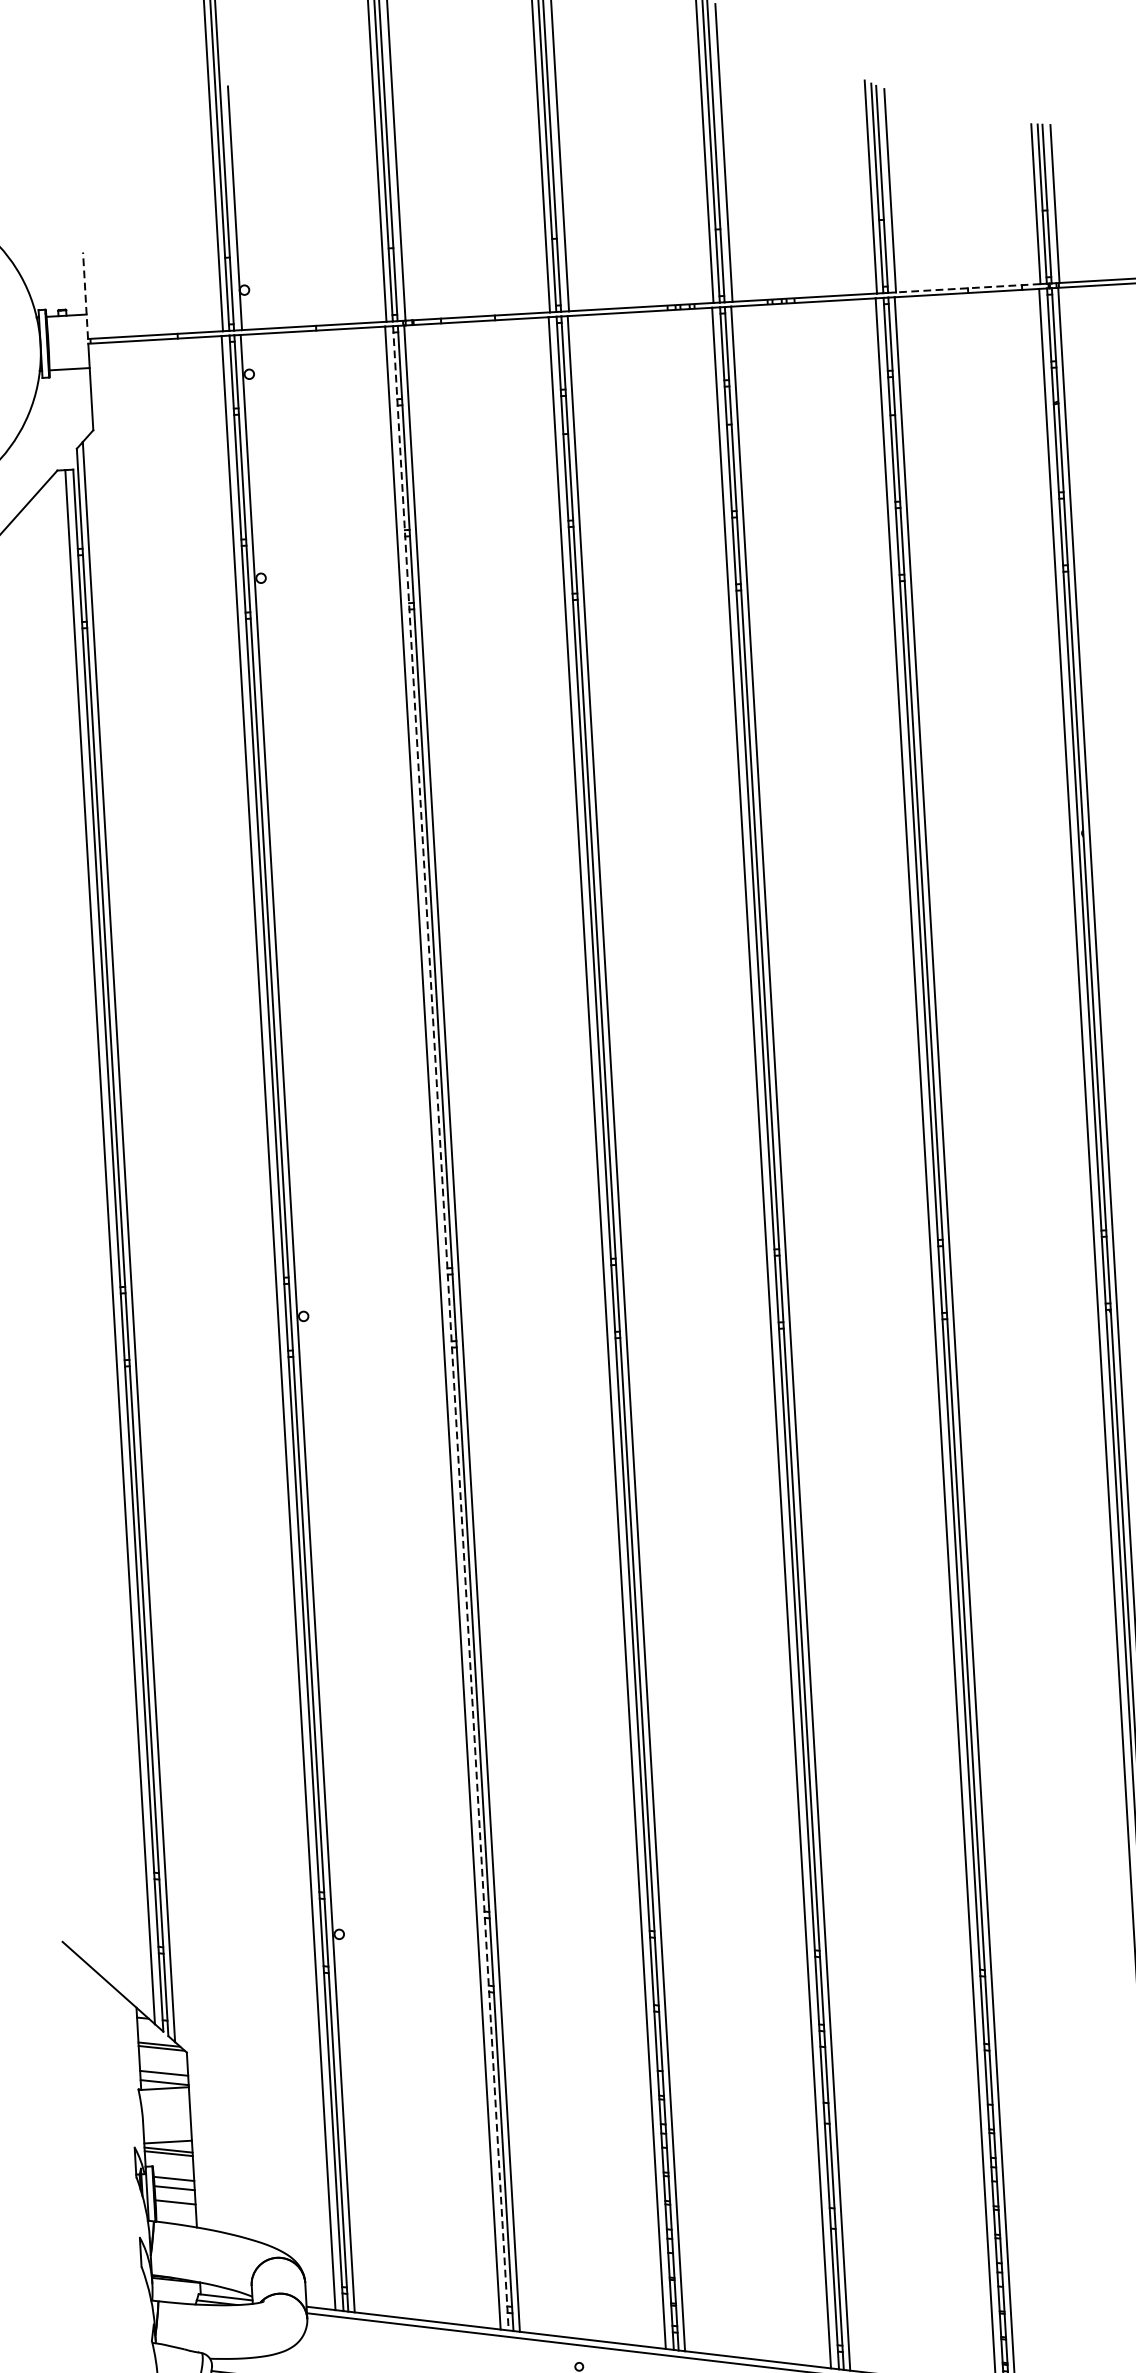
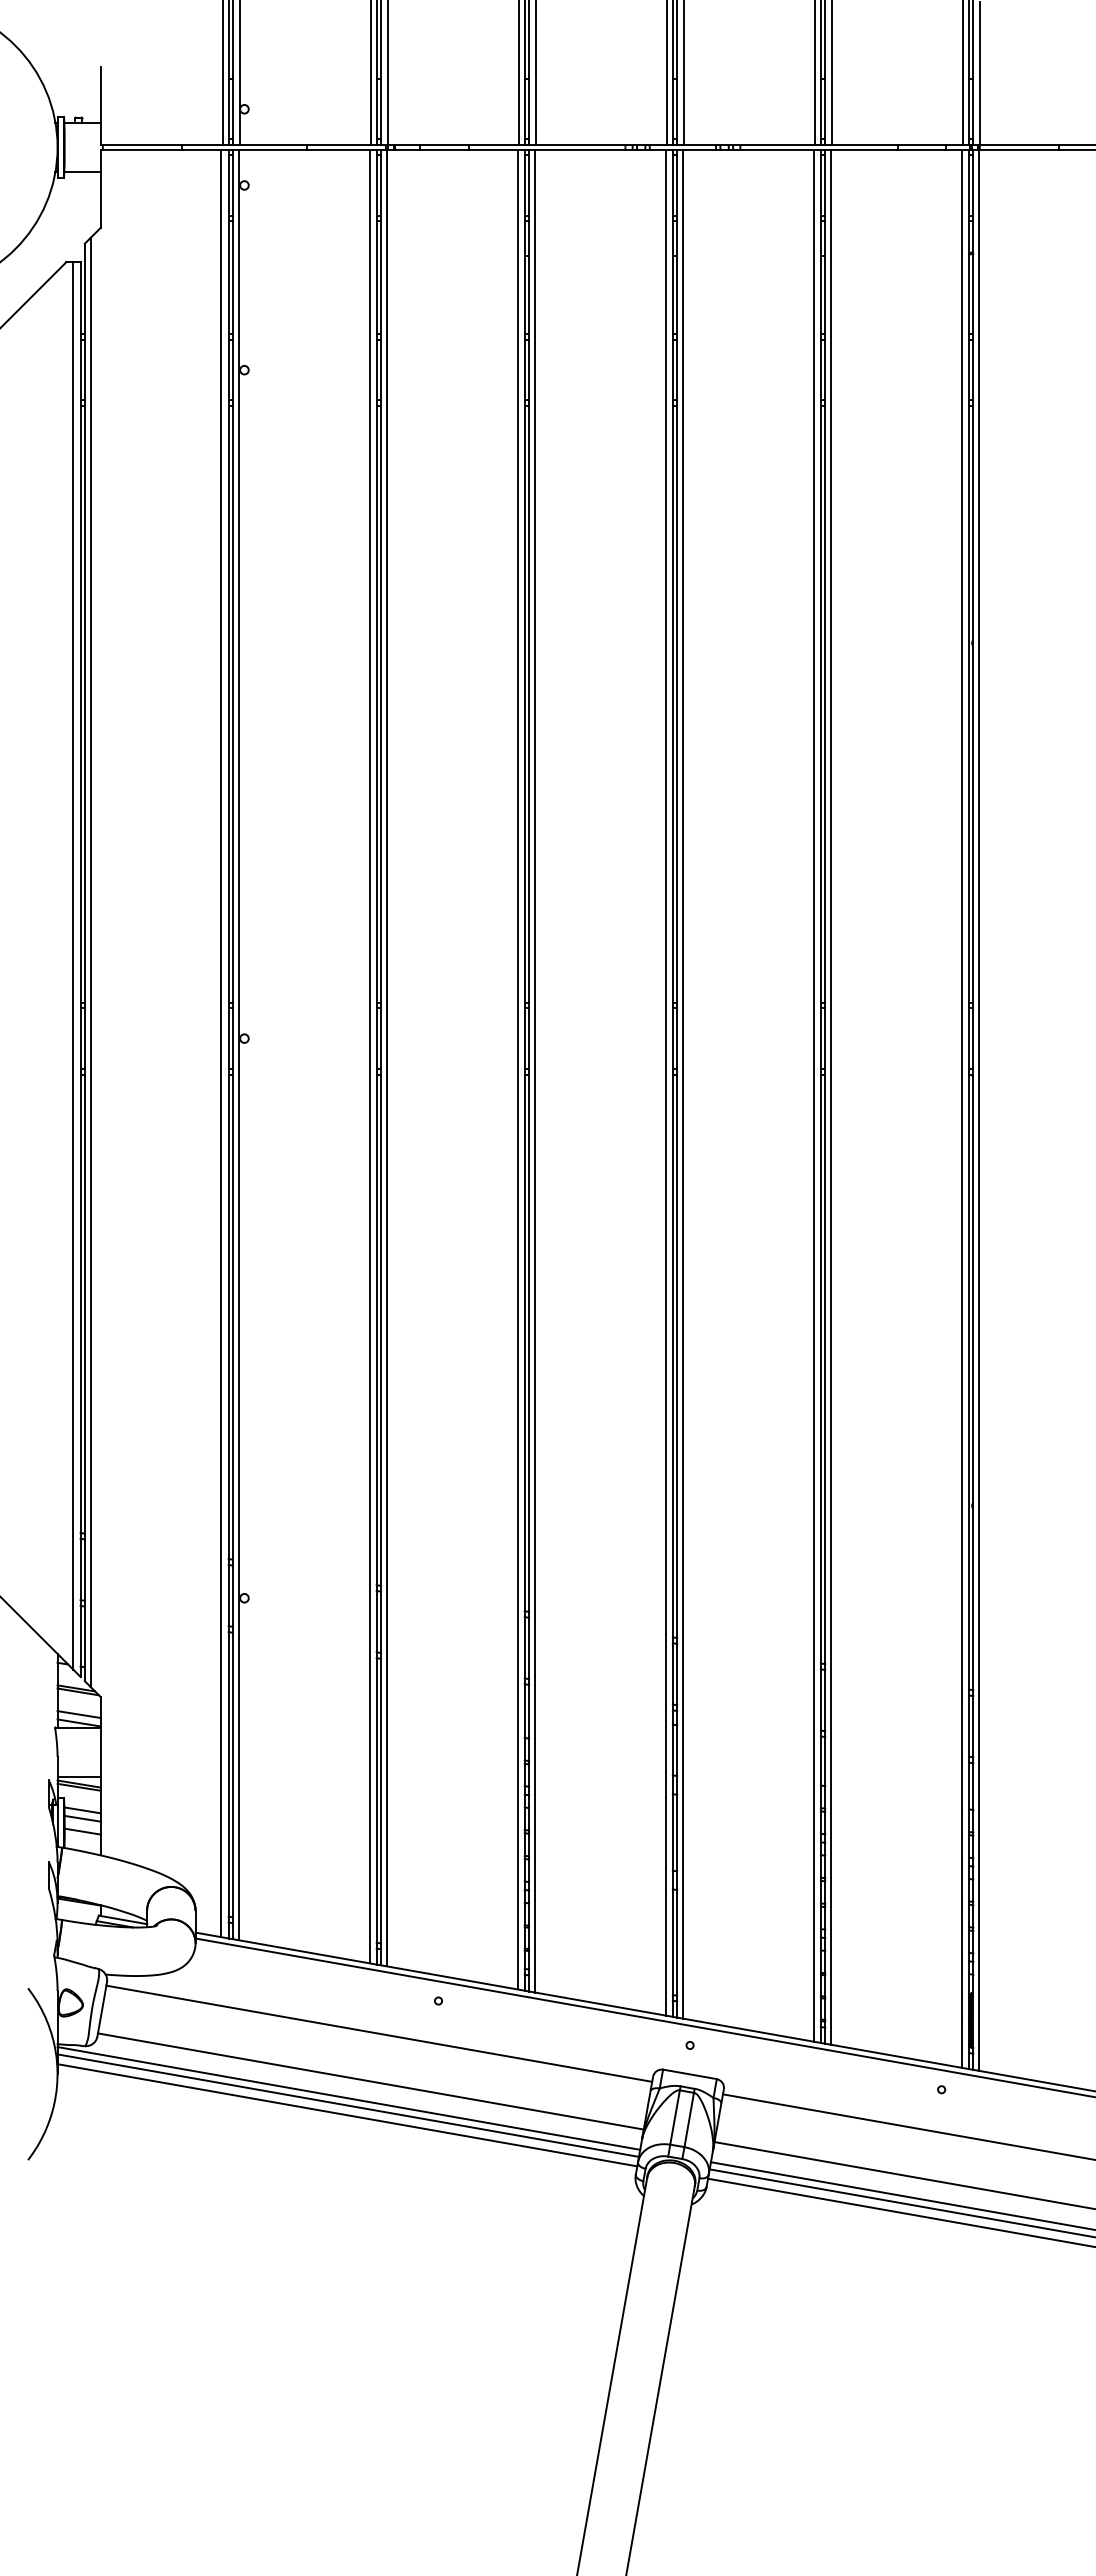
line: (967, 288) -> (897, 145), dashed -> solid
line: (85, 295) -> (100, 105), dashed -> solid
line: (450, 1328) -> (376, 1057), dashed -> solid

